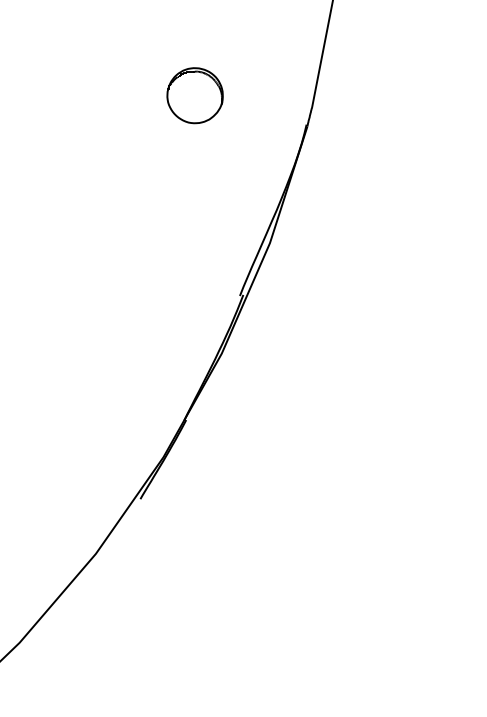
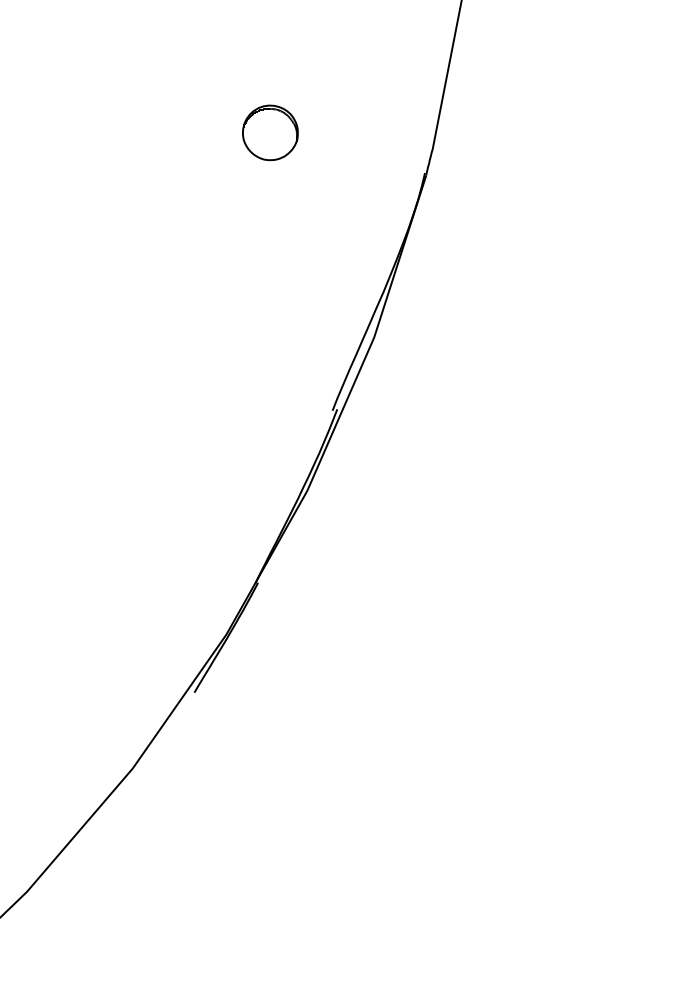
part: (195, 95) -> (270, 132), size x0.71

